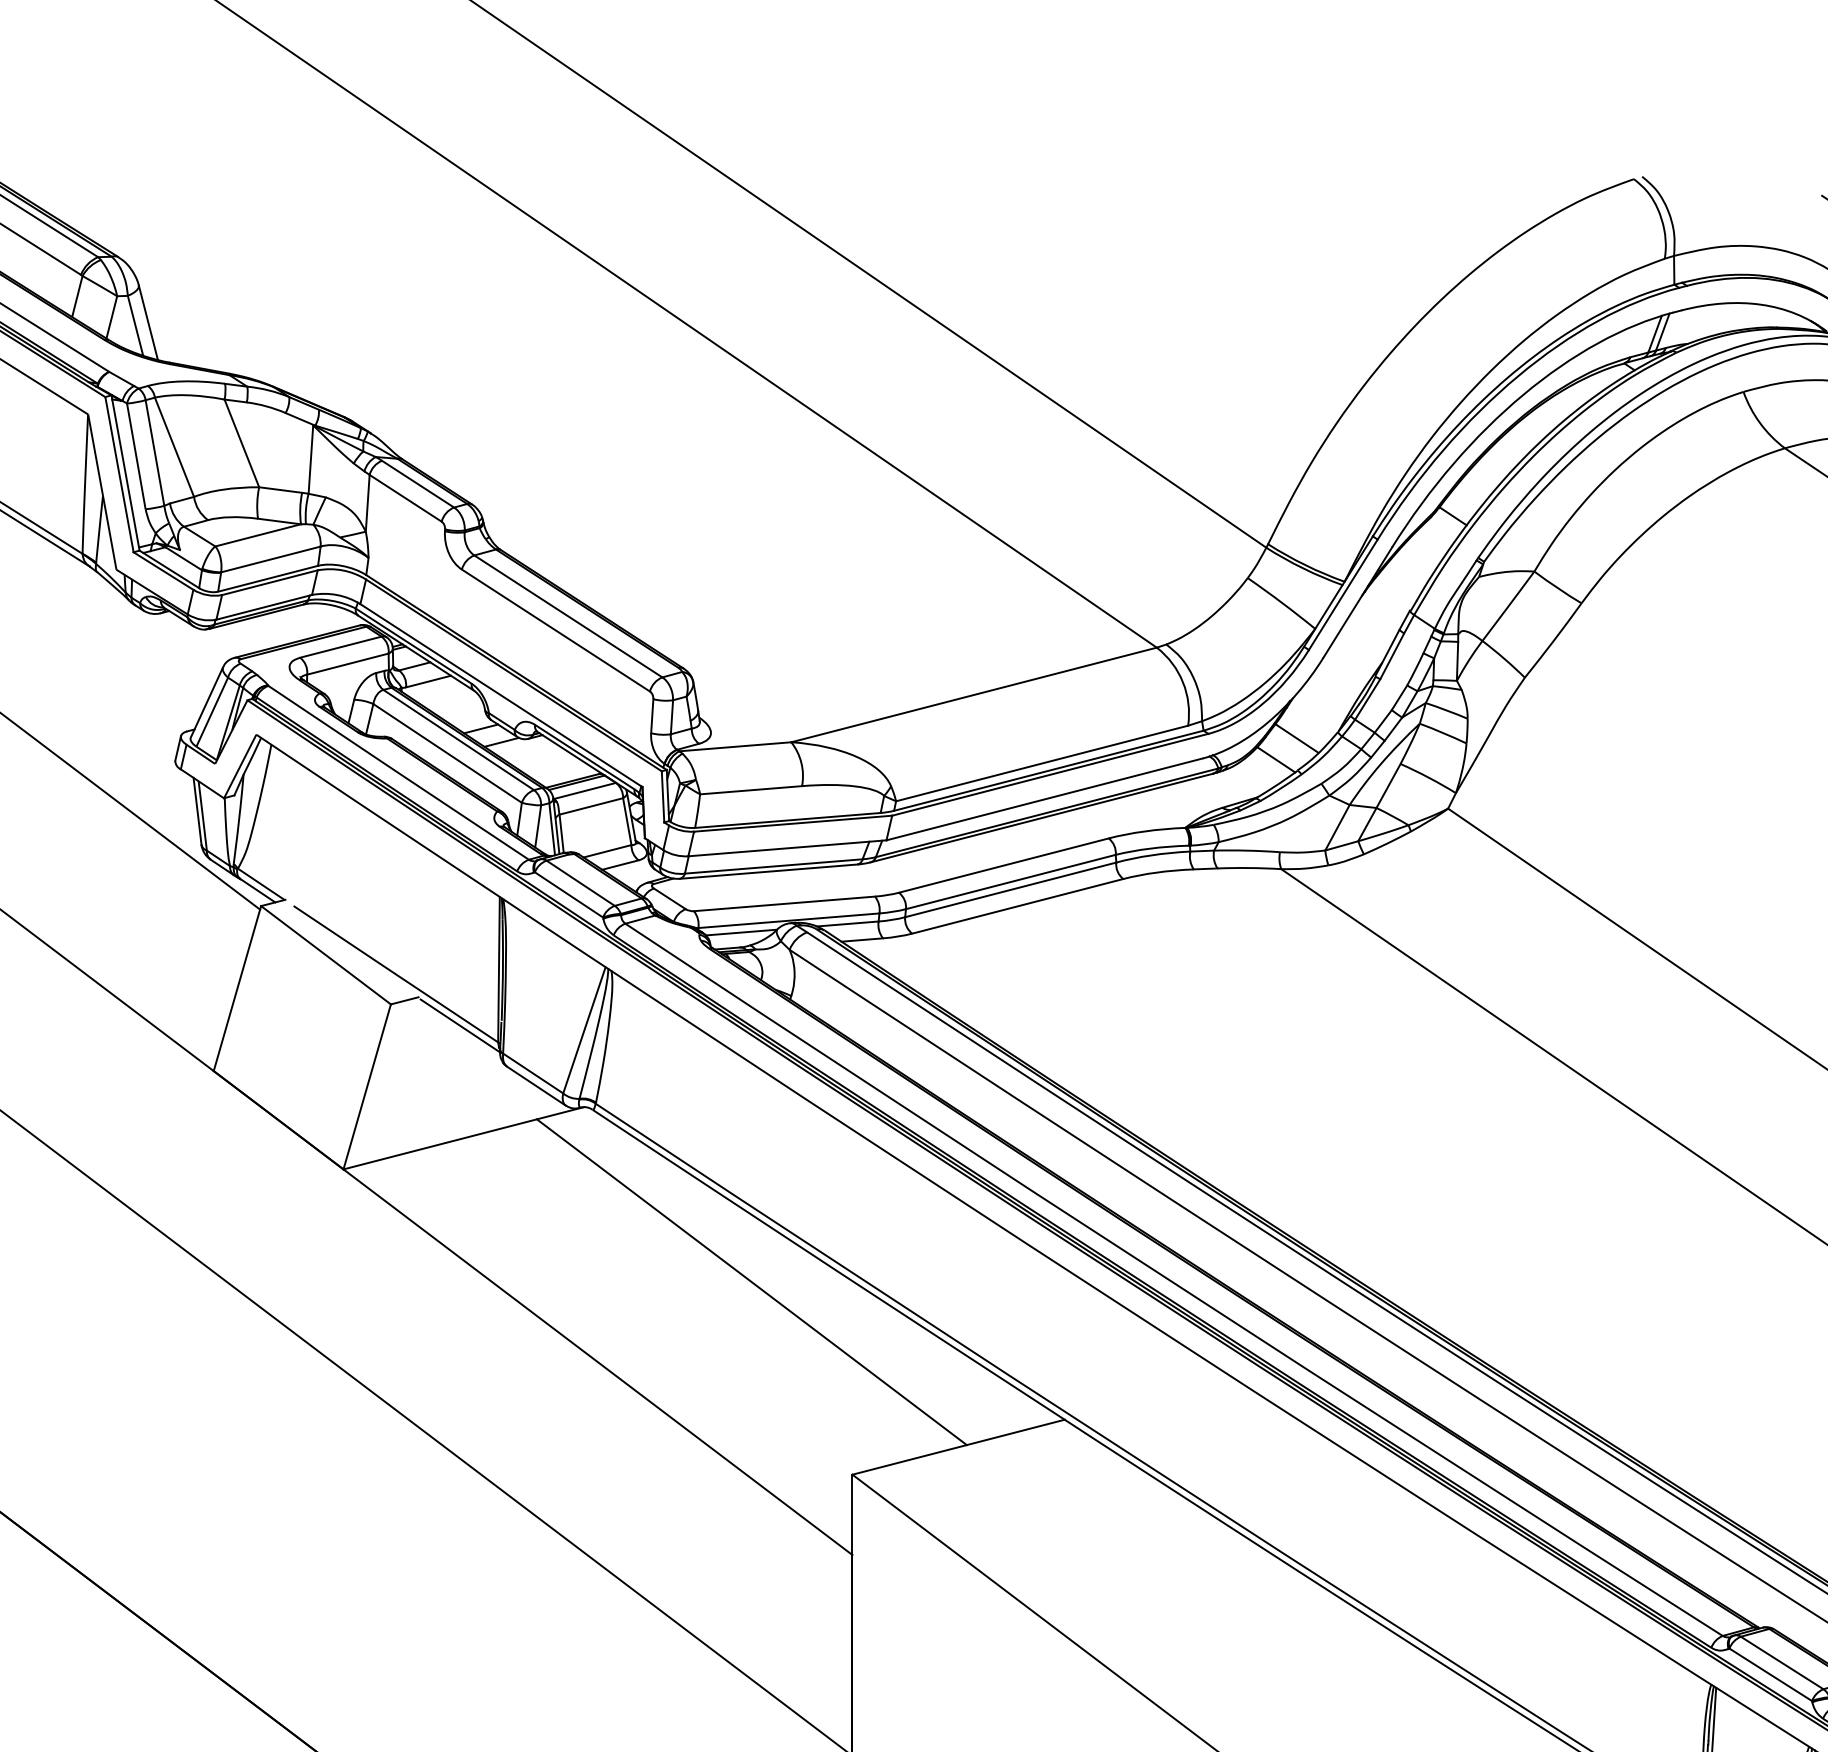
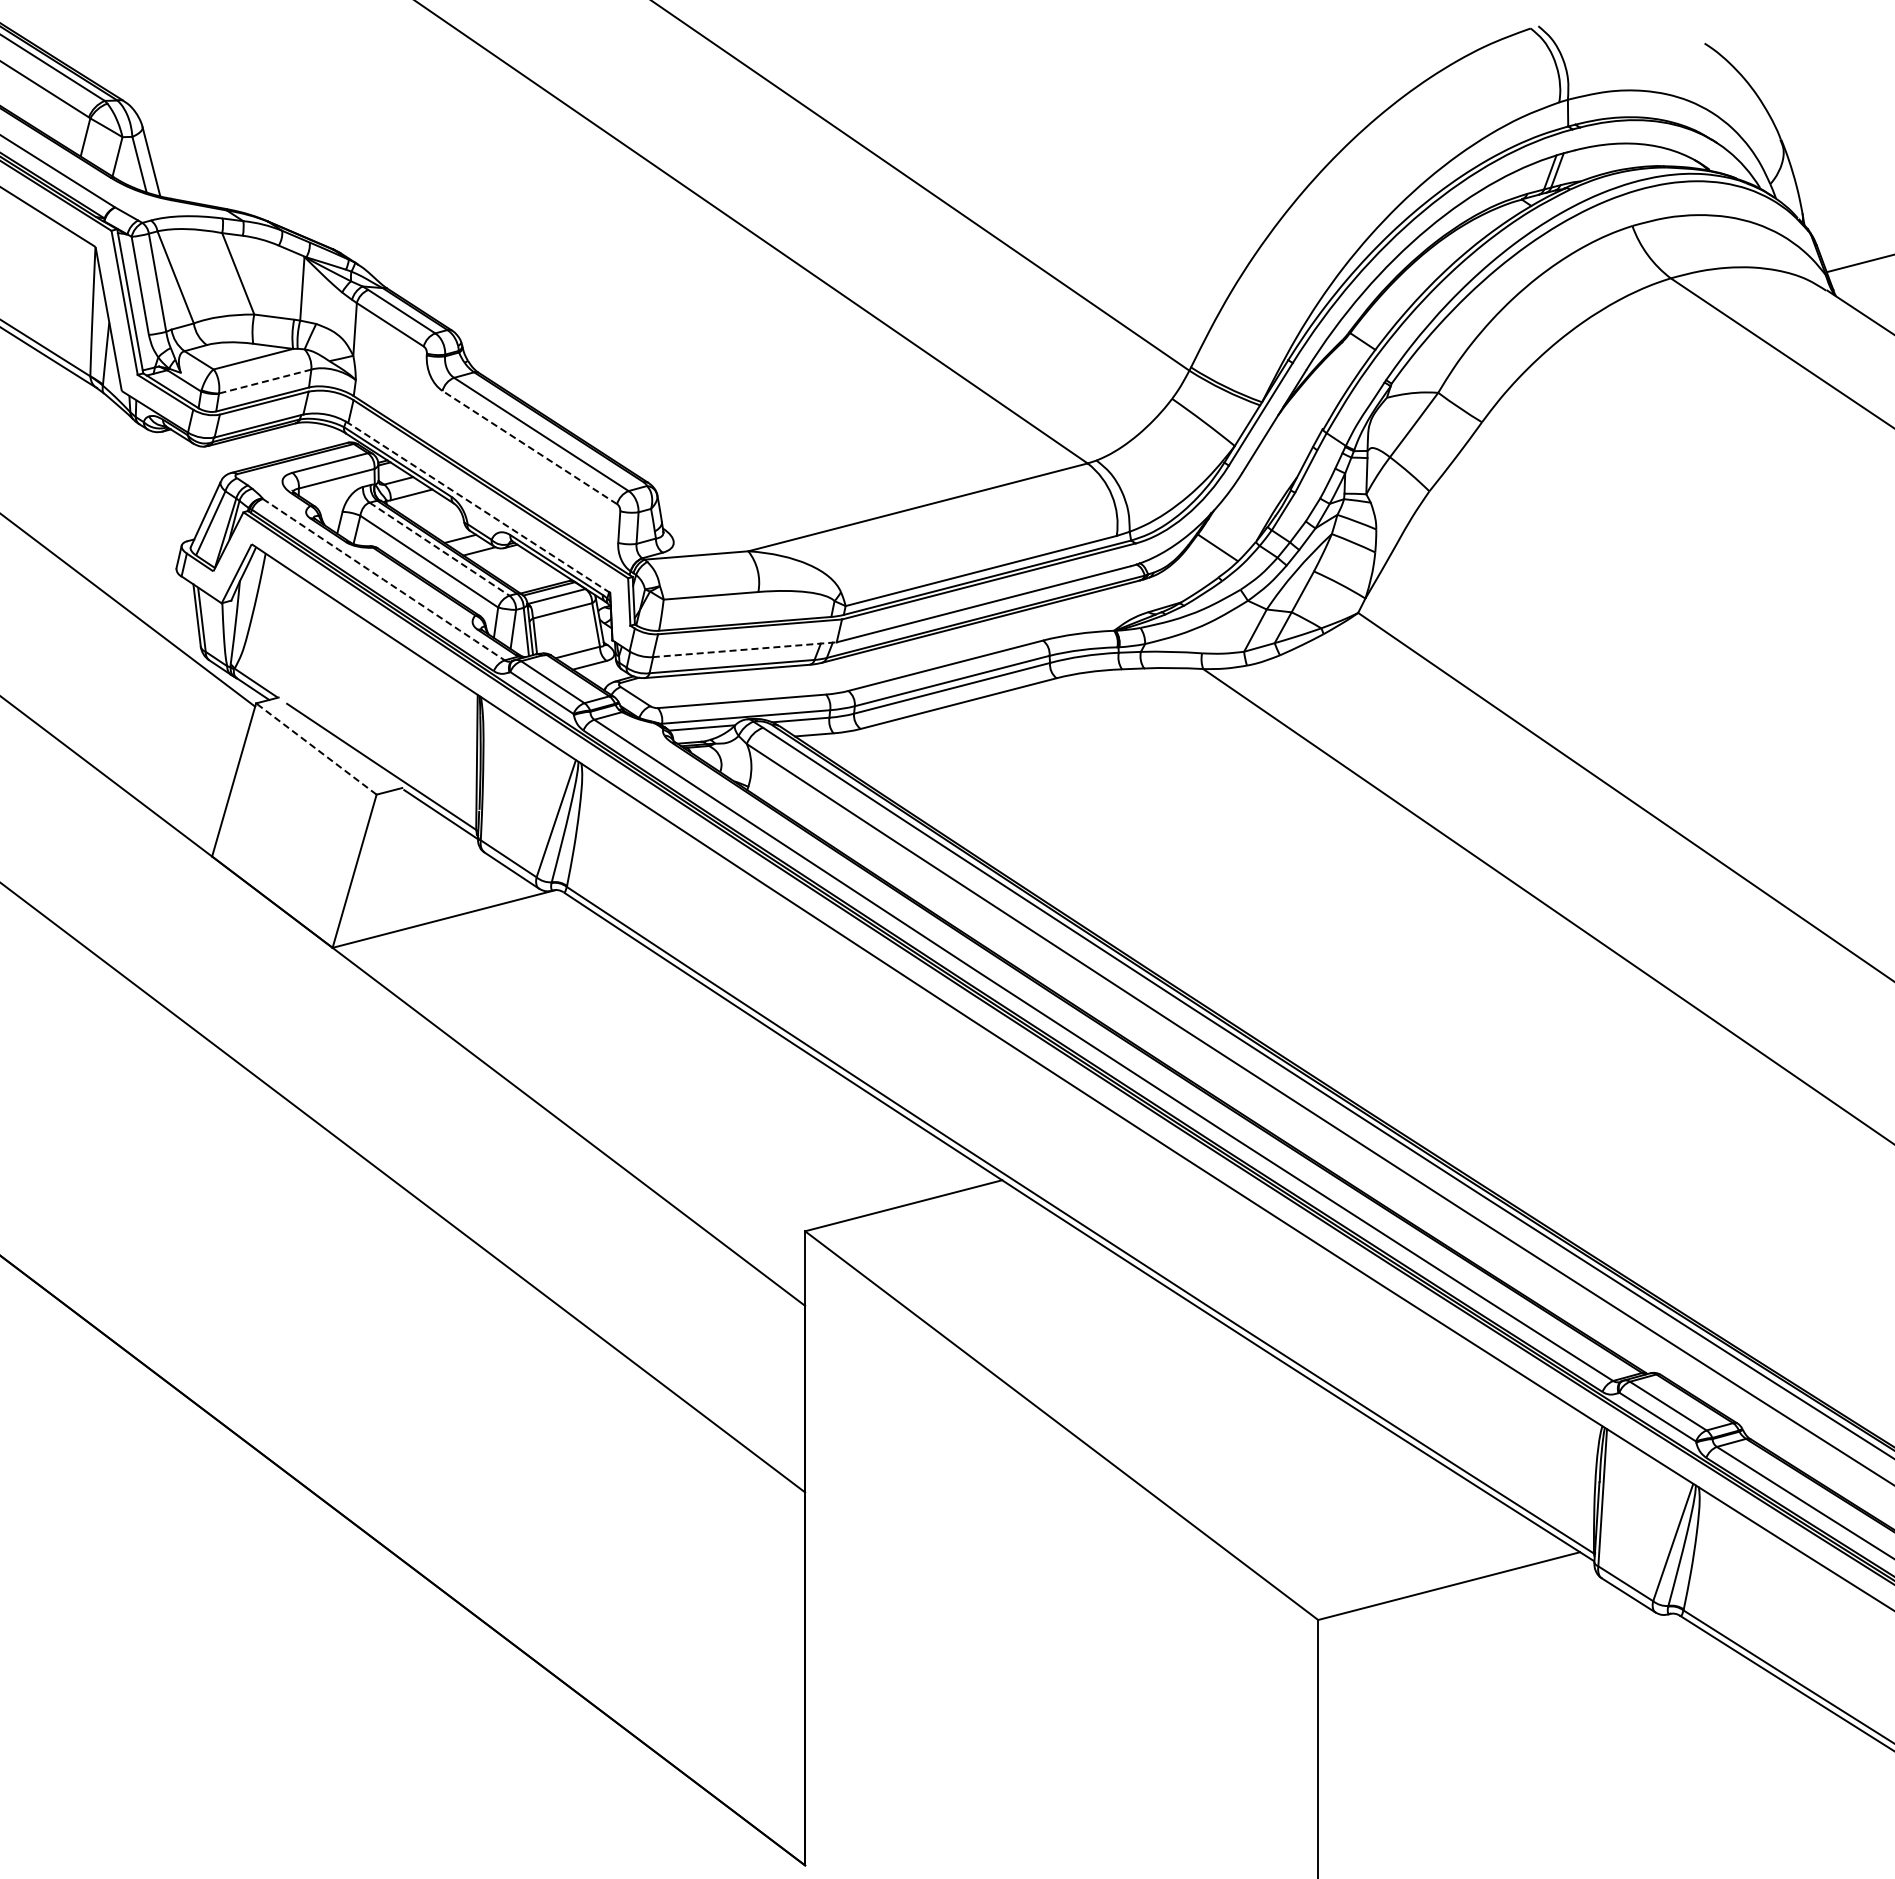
line: (271, 559) -> (265, 381), solid -> dashed
line: (555, 630) -> (529, 447), solid -> dashed
line: (500, 695) -> (478, 507), solid -> dashed
line: (458, 740) -> (439, 549), solid -> dashed
line: (1276, 759) -> (1198, 567), removed
arc: (398, 772) -> (383, 579), solid -> dashed
line: (788, 848) -> (745, 649), solid -> dashed
line: (326, 955) -> (316, 749), solid -> dashed
line: (751, 1282) -> (711, 1052), removed

